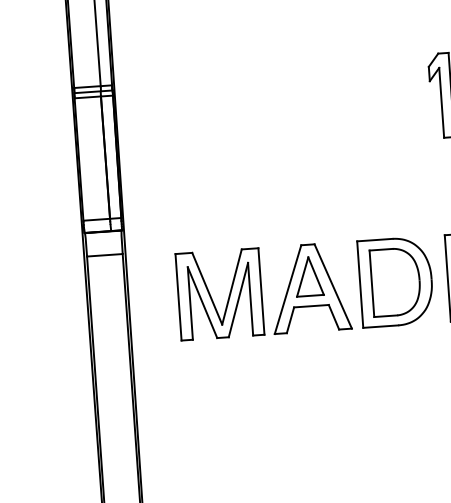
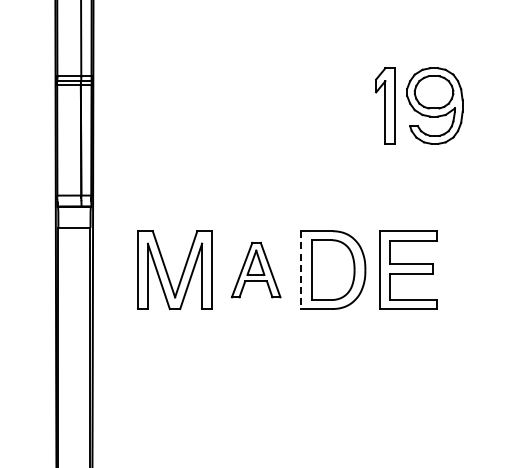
line: (360, 285) -> (301, 270), solid -> dashed
part: (309, 287) -> (255, 269), size x0.7

